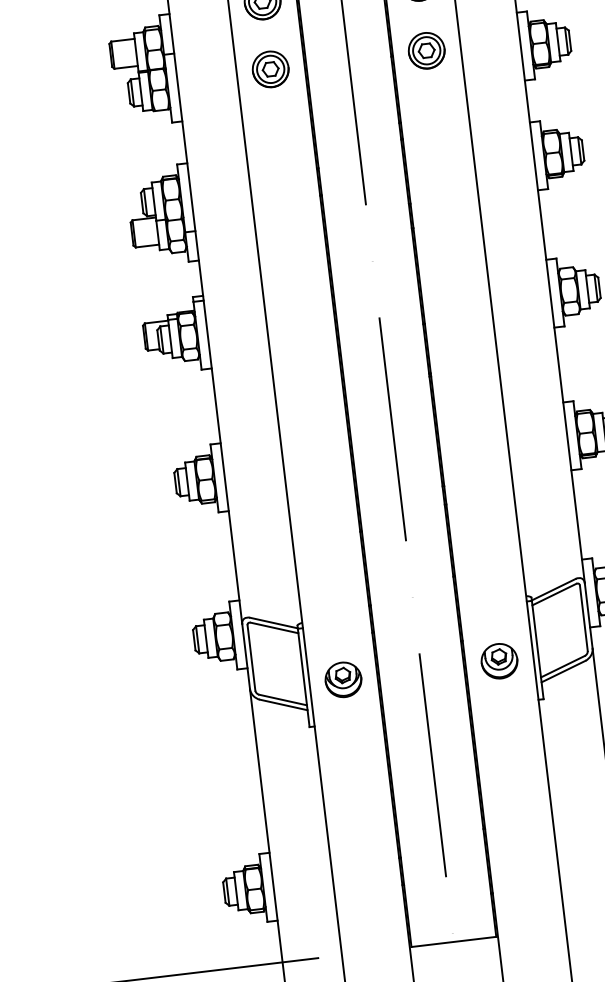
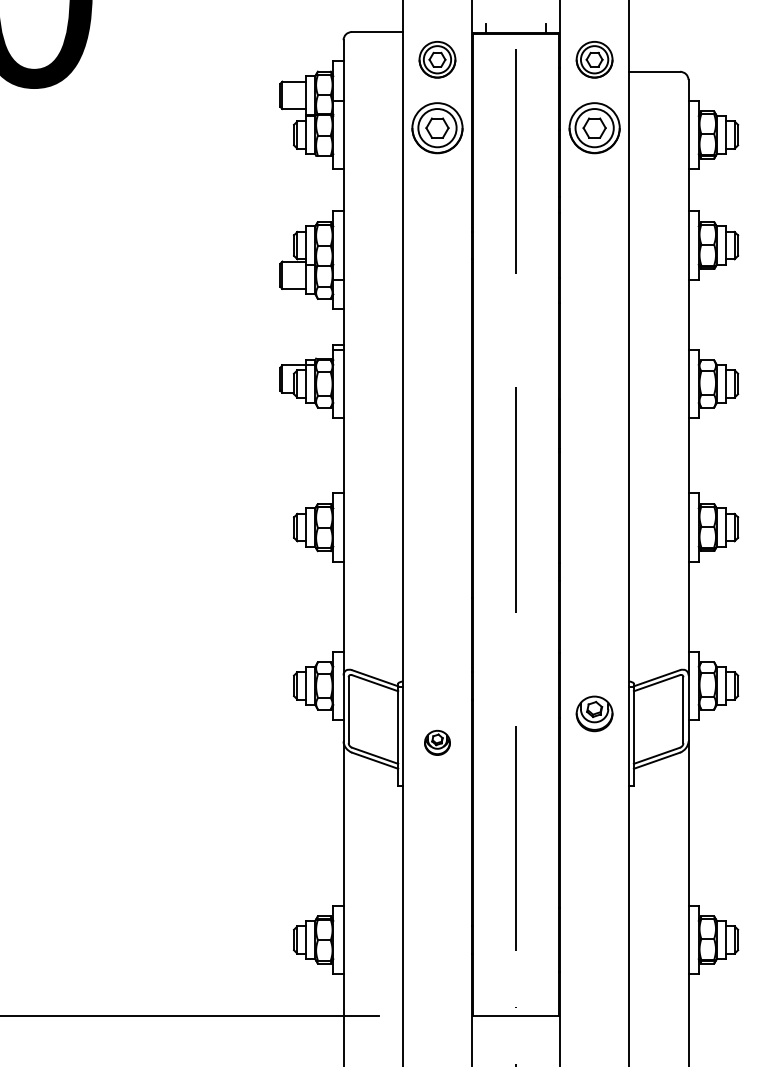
part: (426, 50) -> (594, 127), size x1.4
part: (270, 68) -> (437, 127), size x1.4
part: (499, 660) -> (594, 713), moved
part: (343, 679) -> (437, 742), size x0.7

